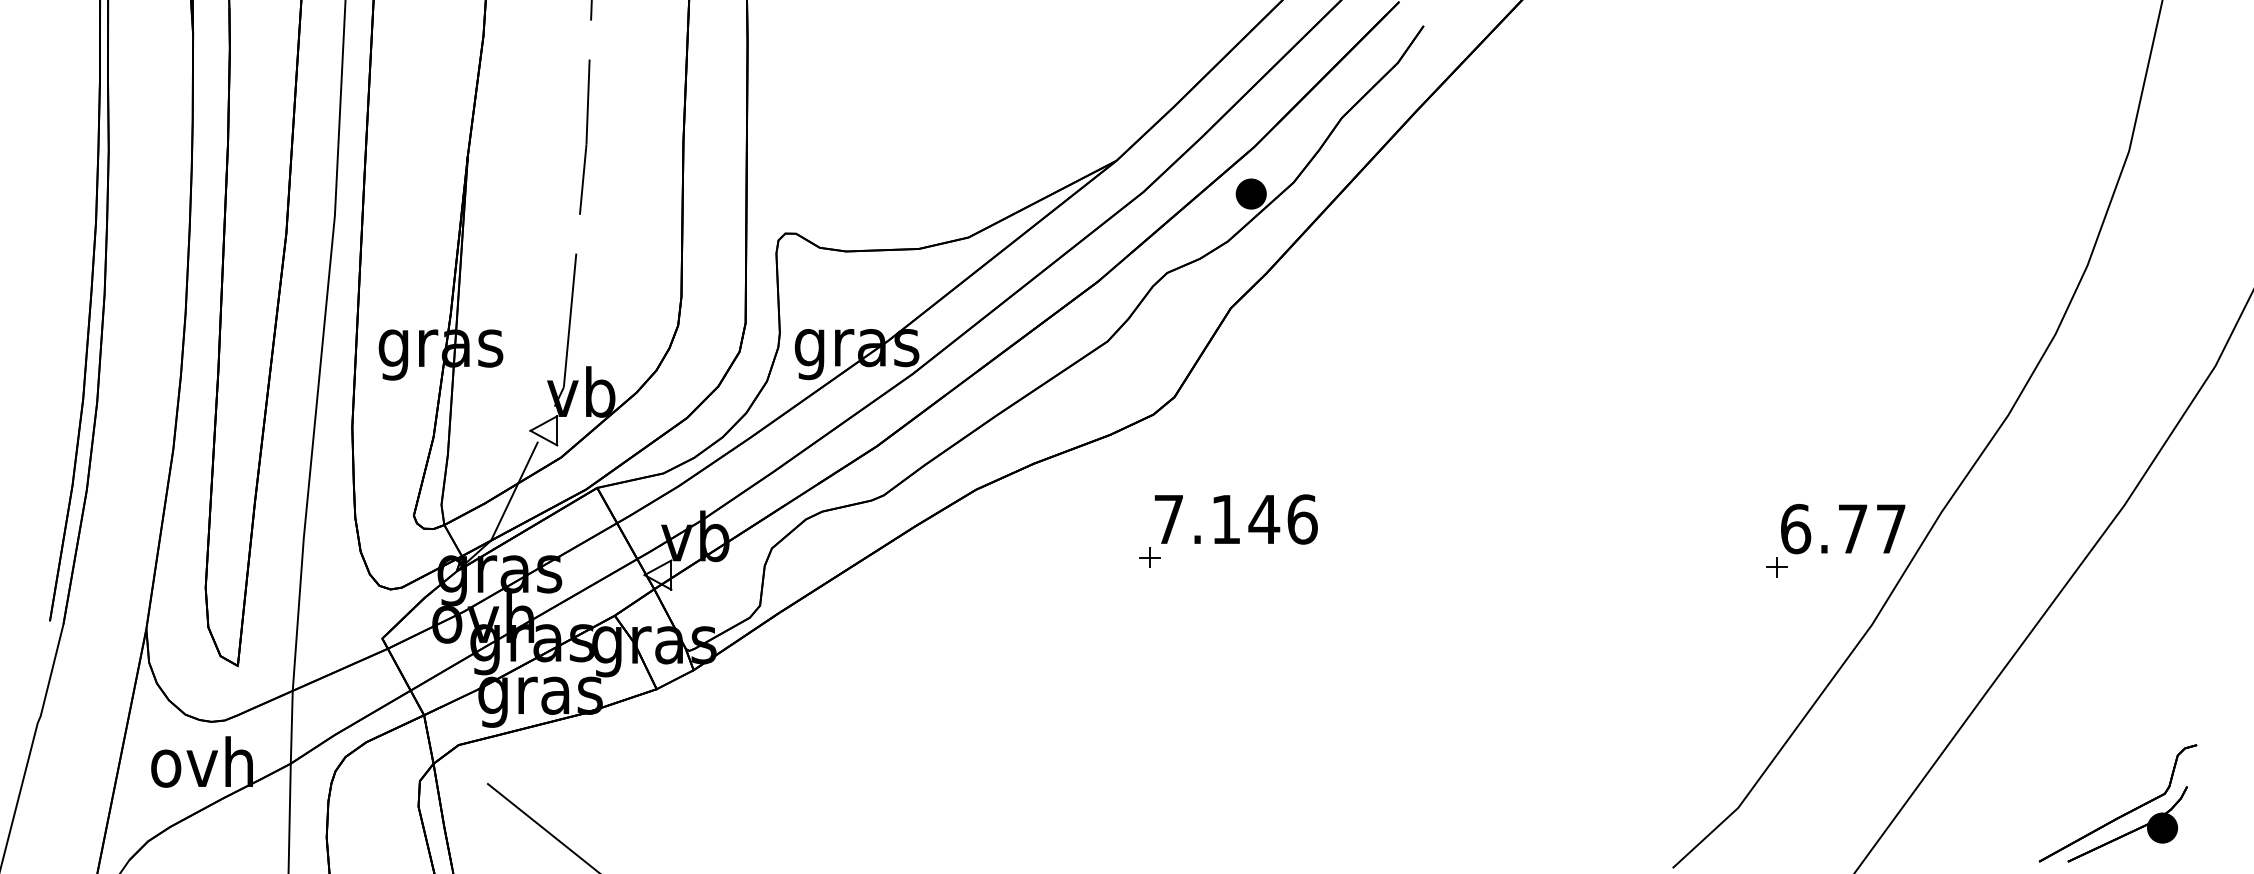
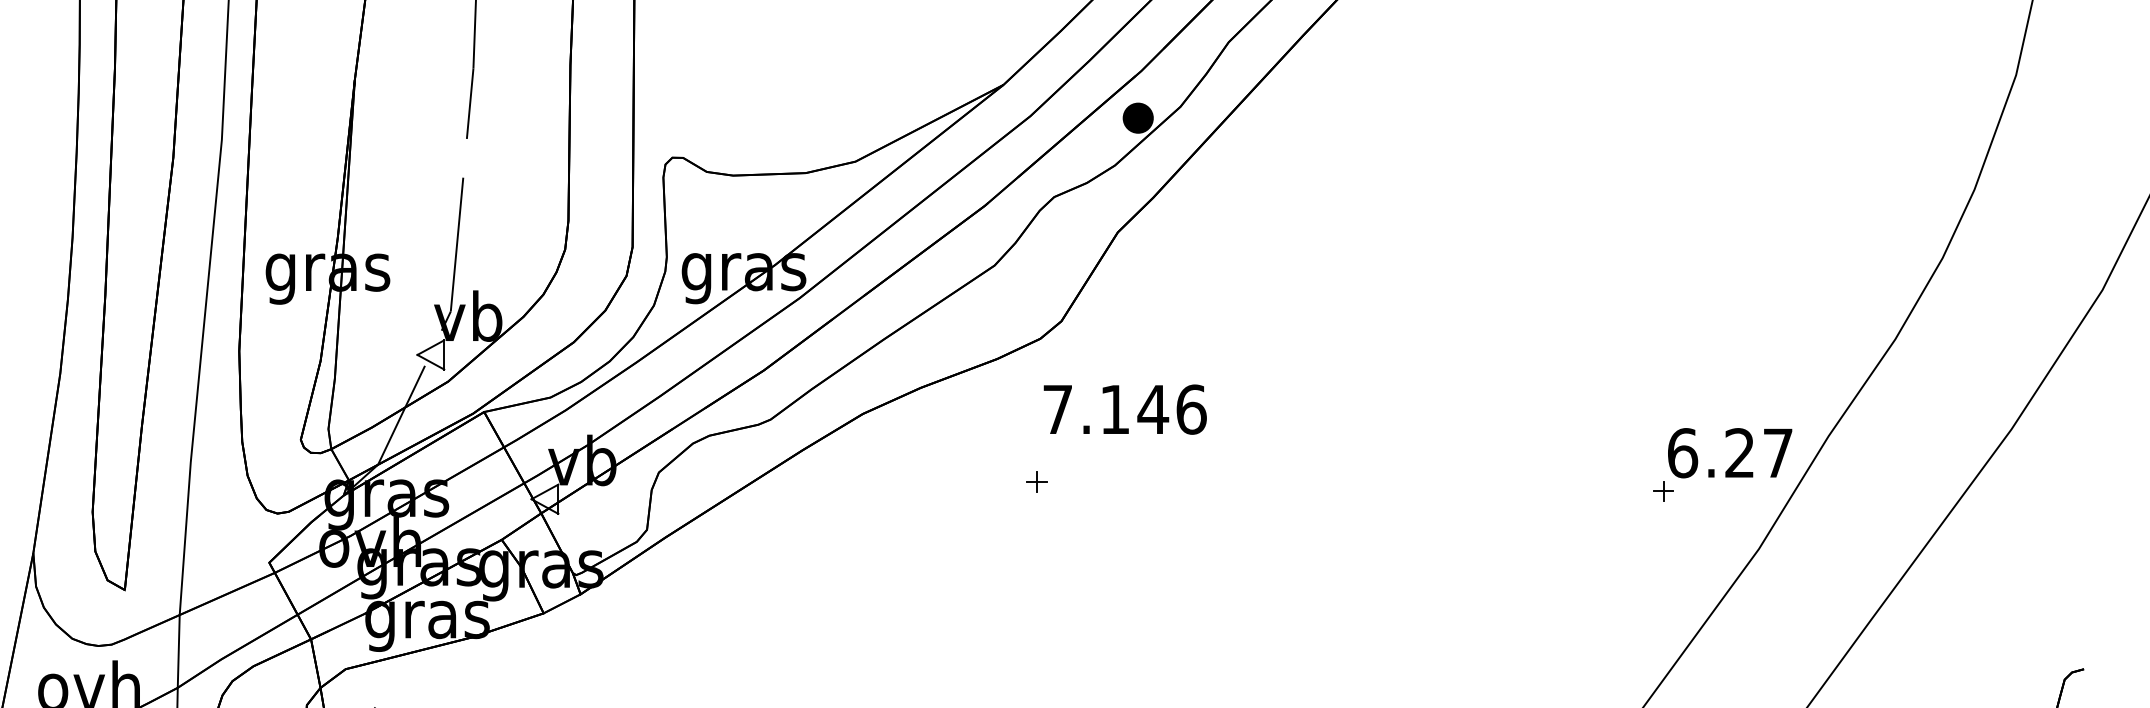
text: (1235, 519) -> (1124, 409), moved
text: (1852, 528) -> (1739, 452), 6.77 -> 6.27

